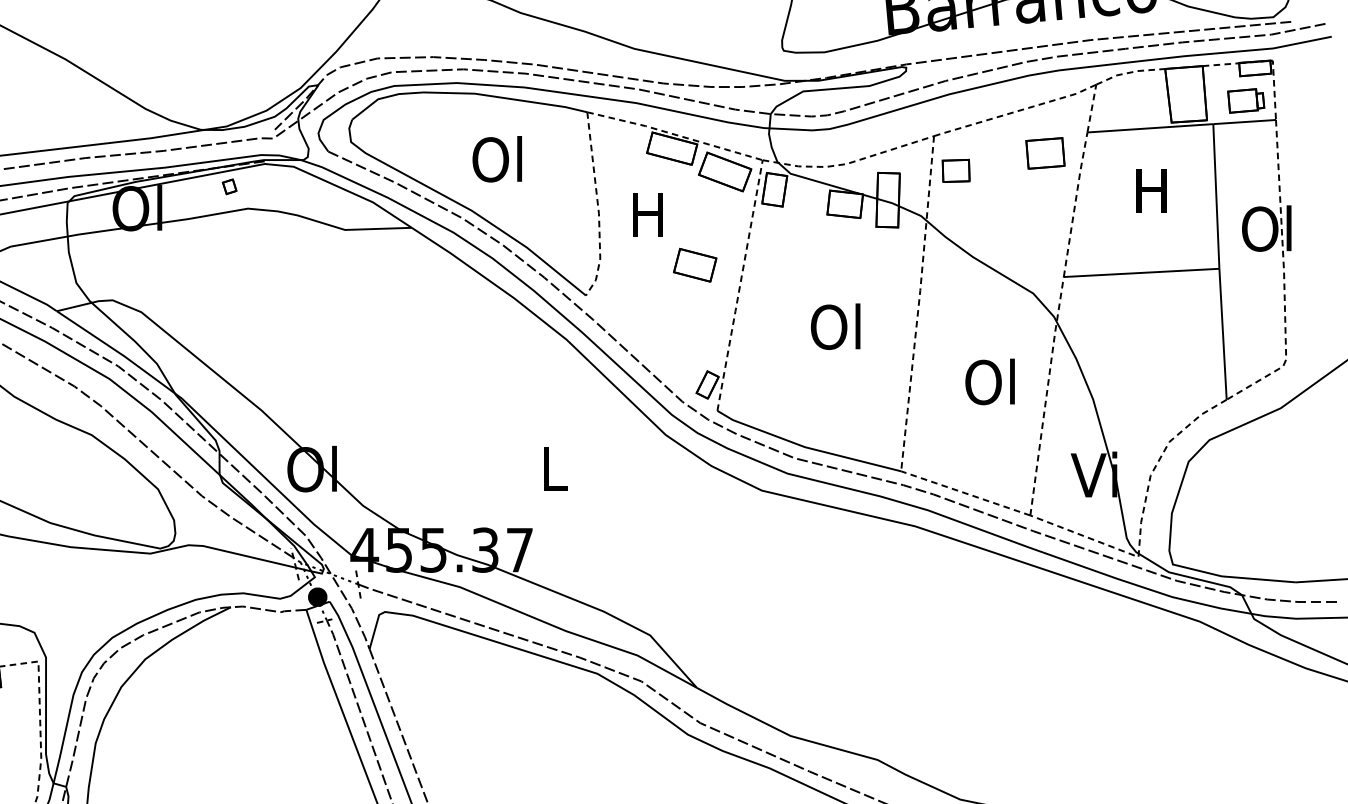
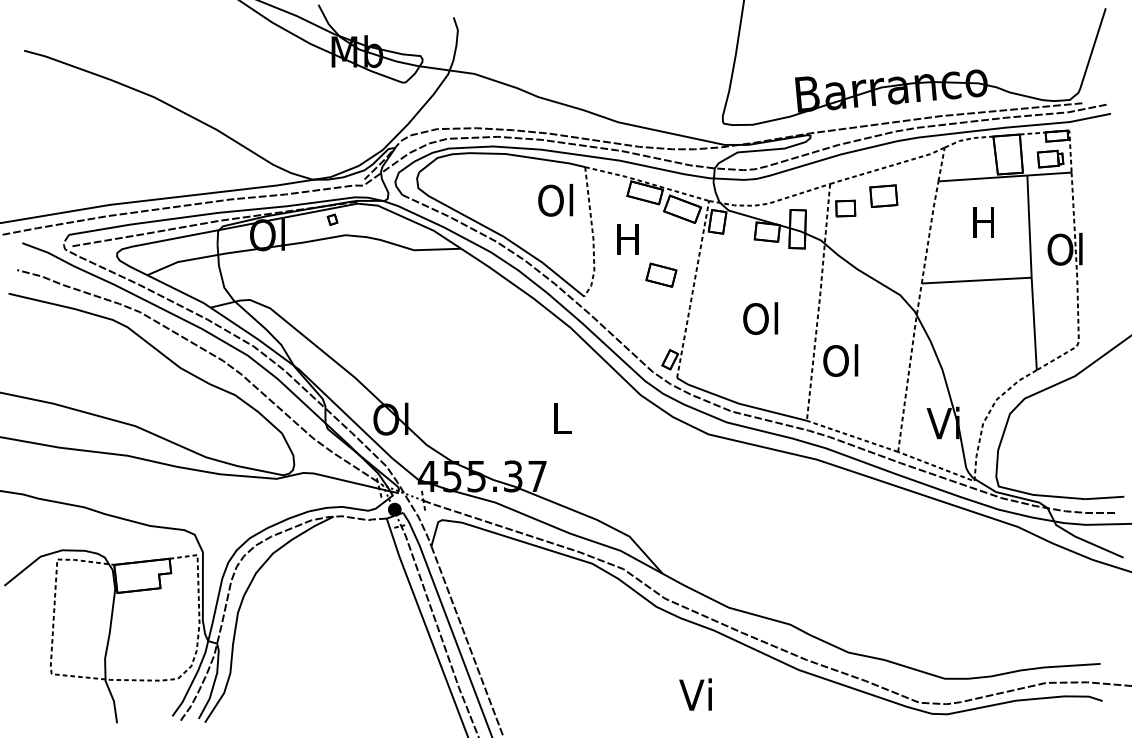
part: (1045, 152) -> (883, 195), moved
text: (497, 159) -> (555, 200), moved
text: (989, 381) -> (840, 360), moved

